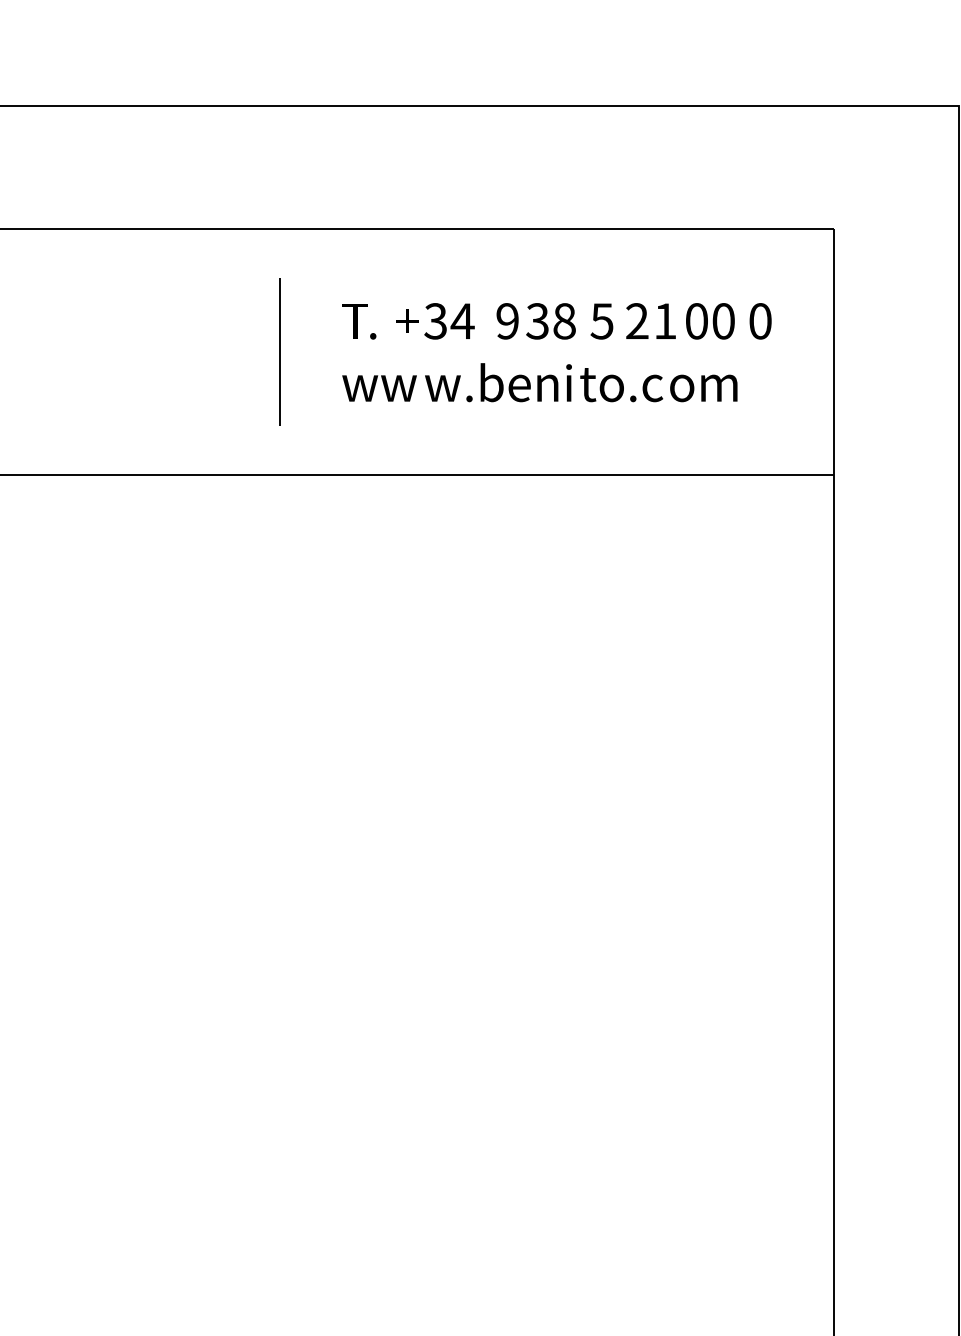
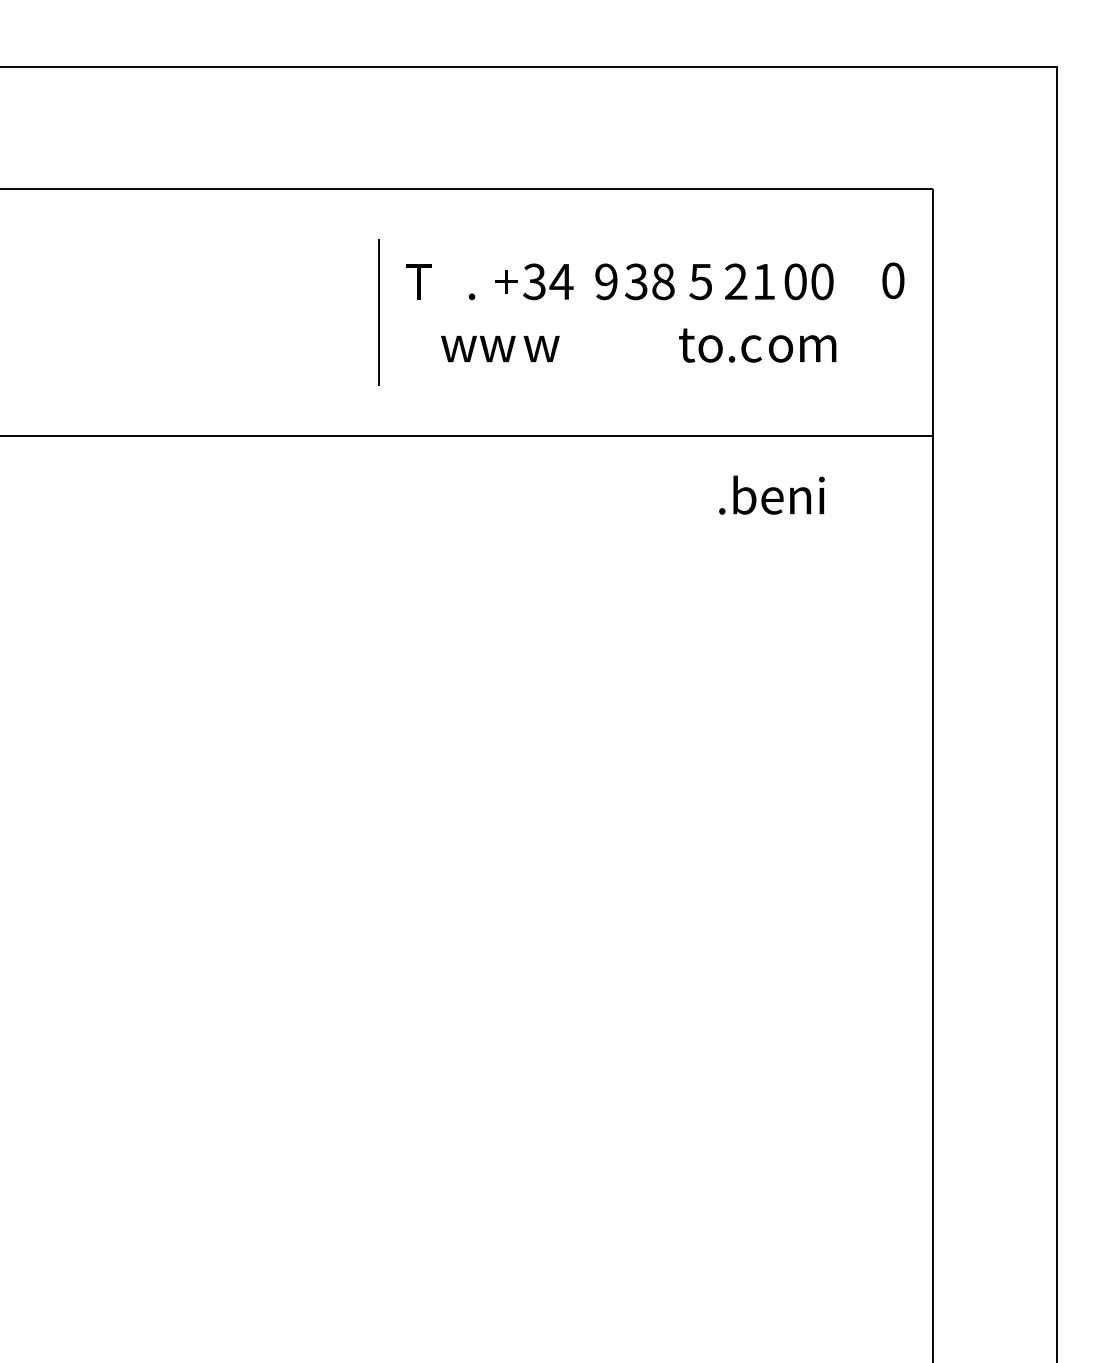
text: (354, 321) -> (418, 281), moved
text: (760, 321) -> (893, 280), moved
text: (518, 382) -> (771, 494), moved

